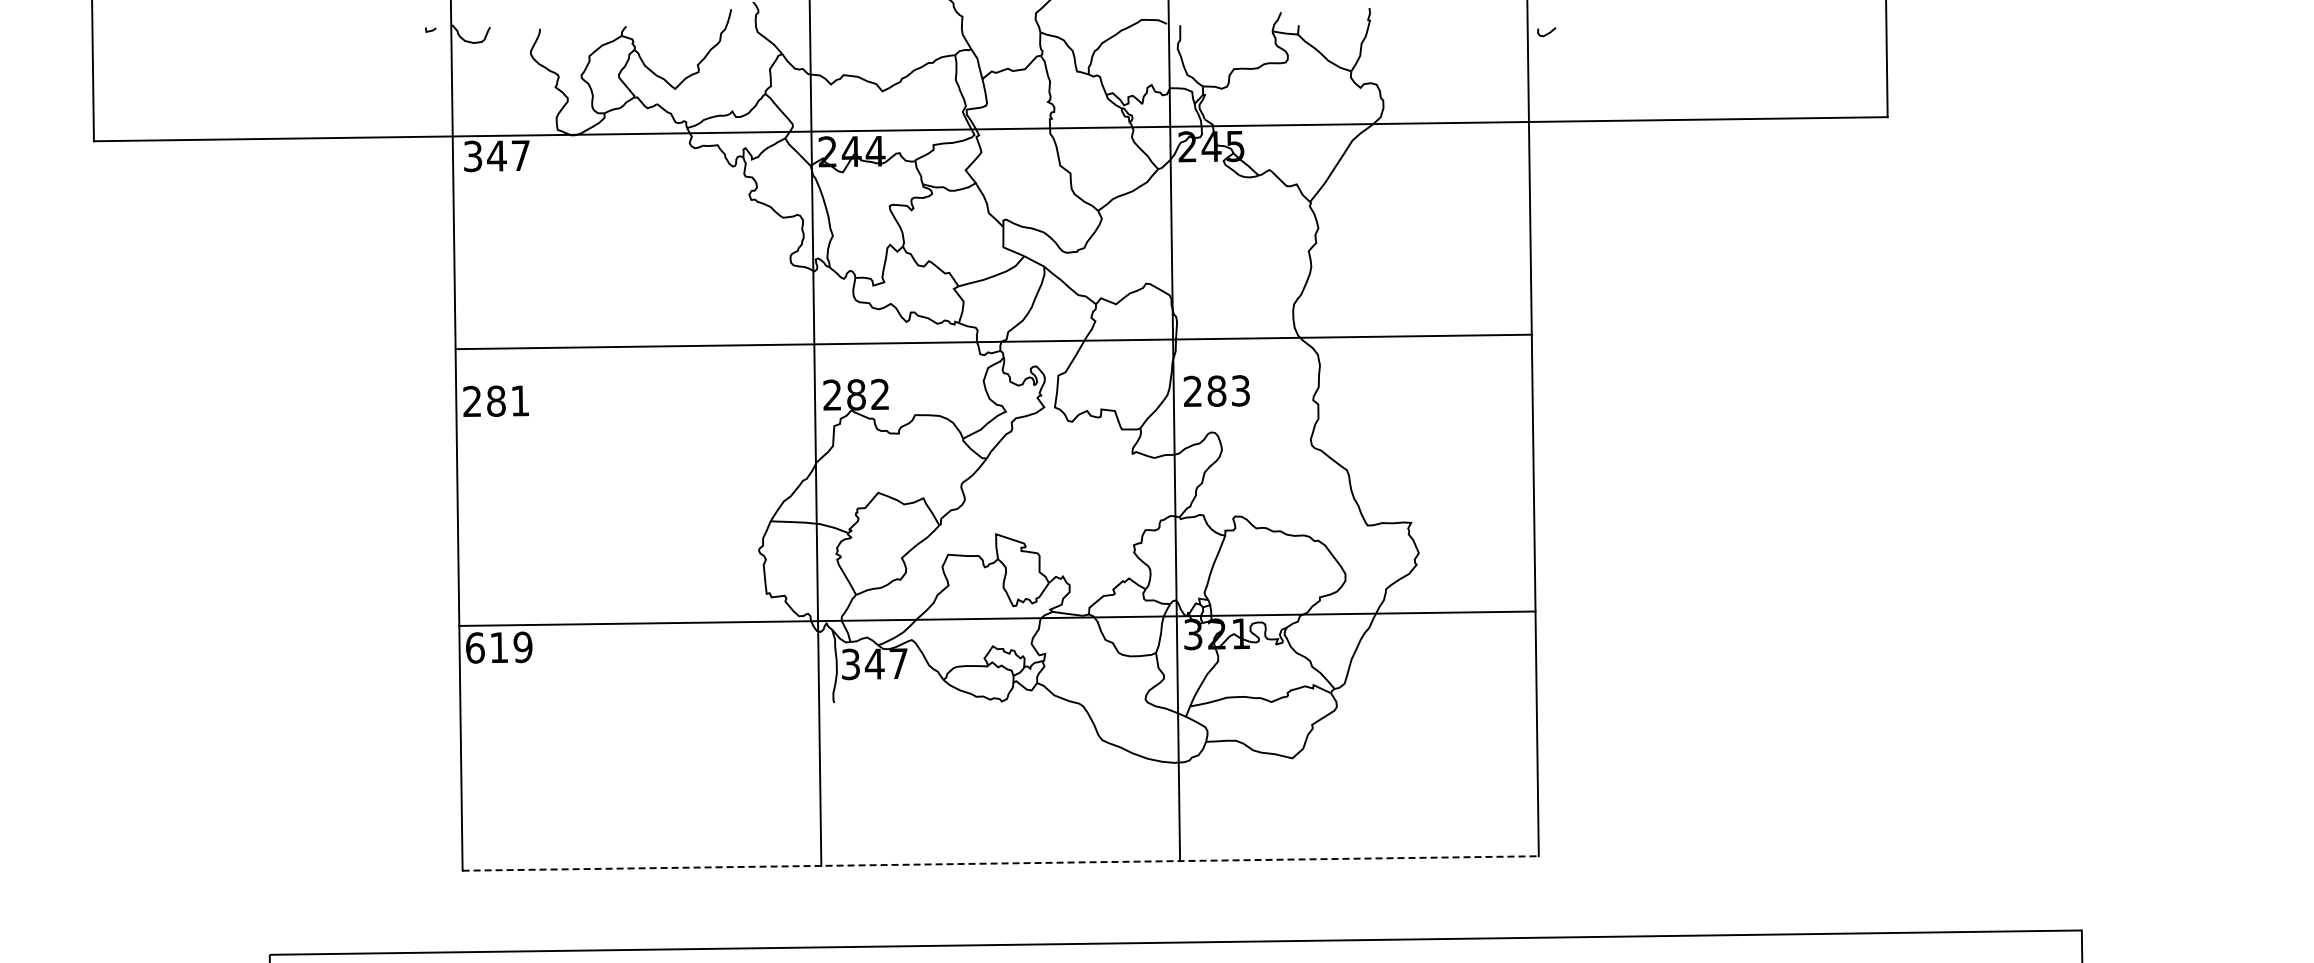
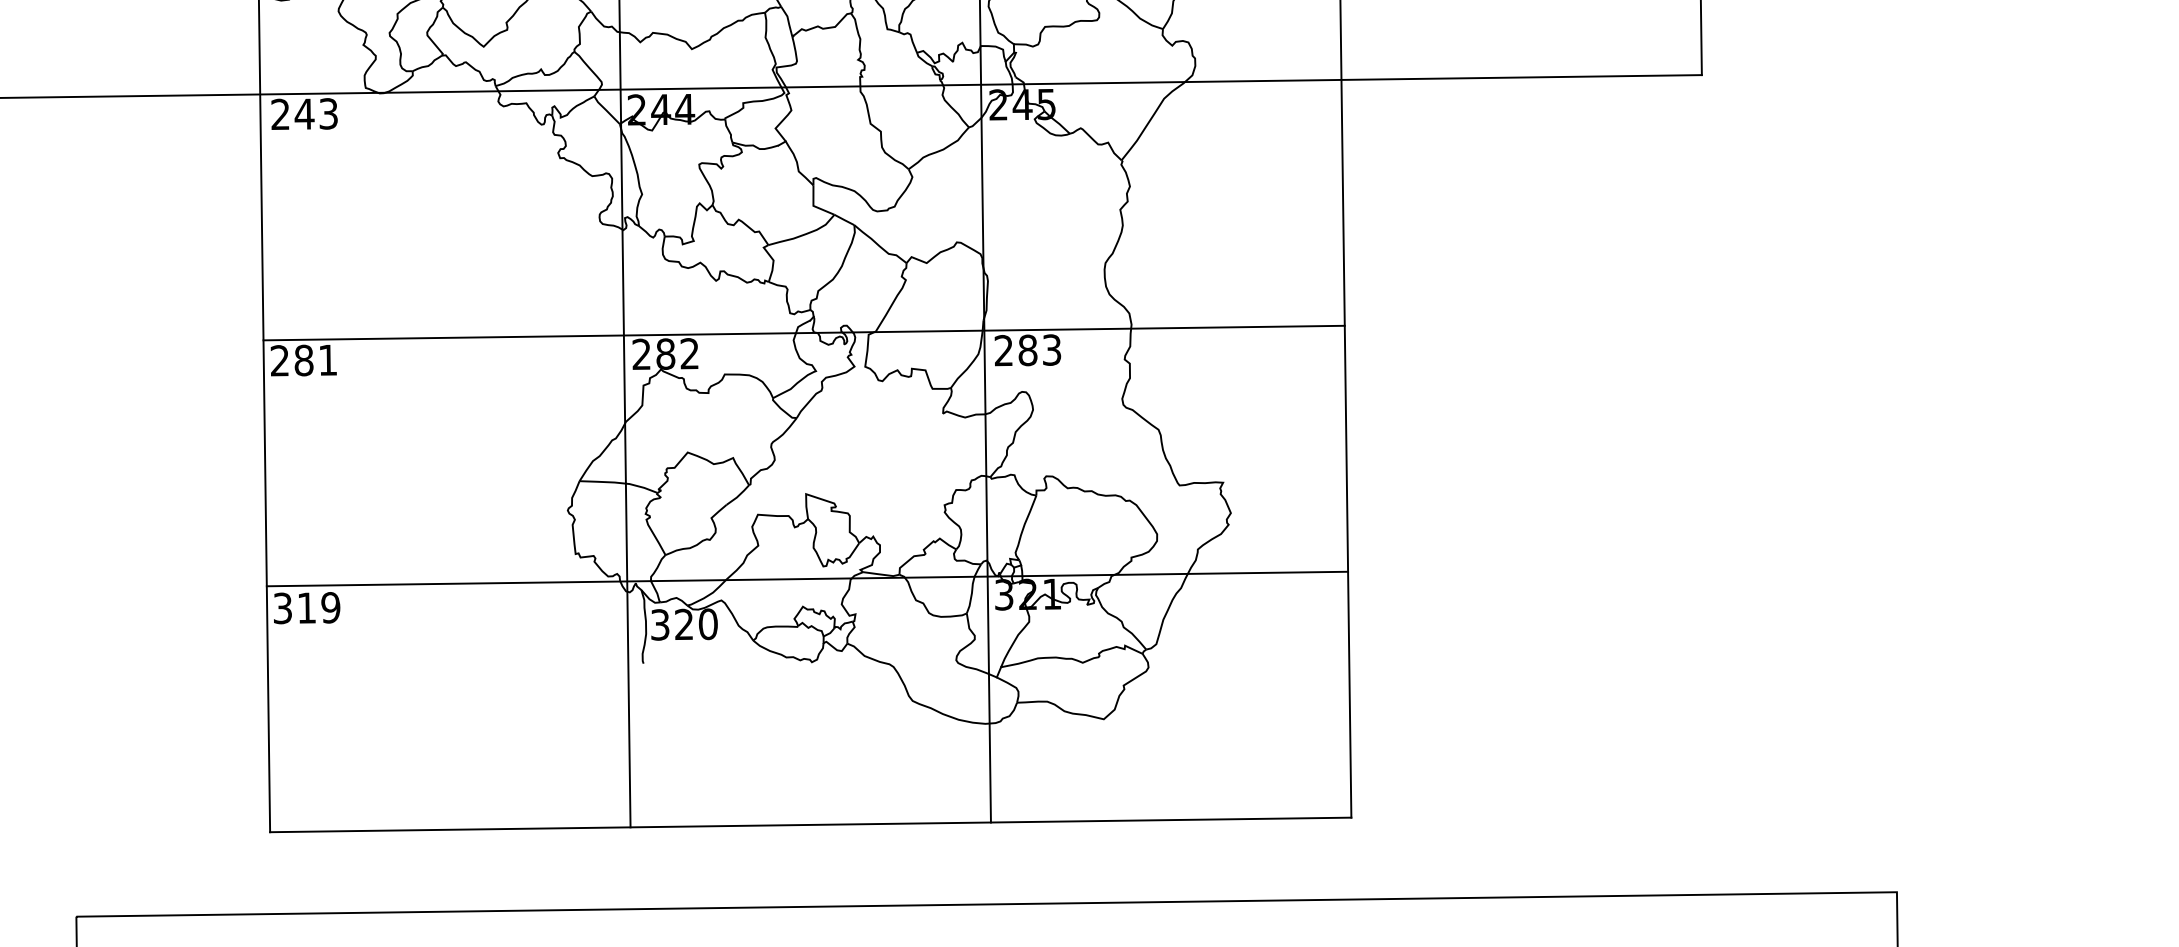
text: (496, 156) -> (304, 114), 347 -> 243
line: (994, 341) -> (804, 332), moved
text: (475, 647) -> (283, 607), 619 -> 319
text: (886, 663) -> (696, 624), 347 -> 320
line: (1001, 863) -> (811, 824), dashed -> solid

